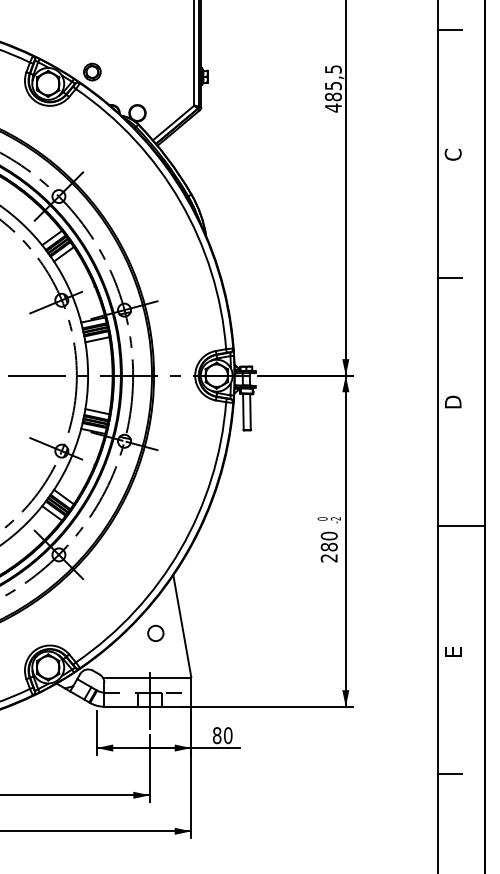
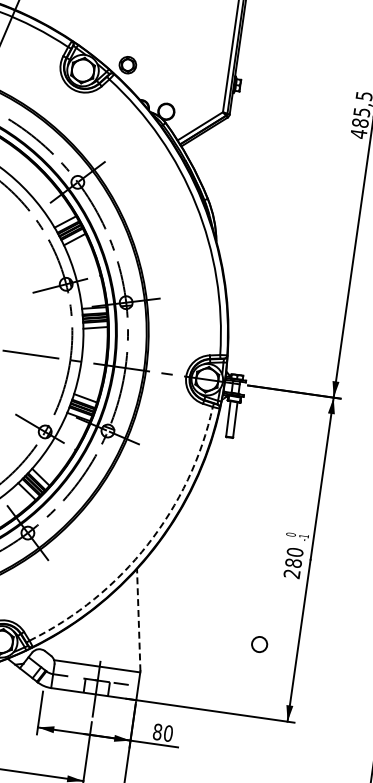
text: (335, 518) -> (303, 536), -2 -> -1
arc: (180, 549) -> (147, 544), solid -> dashed
line: (182, 626) -> (138, 620), solid -> dashed
circle: (155, 632) -> (259, 643), moved

